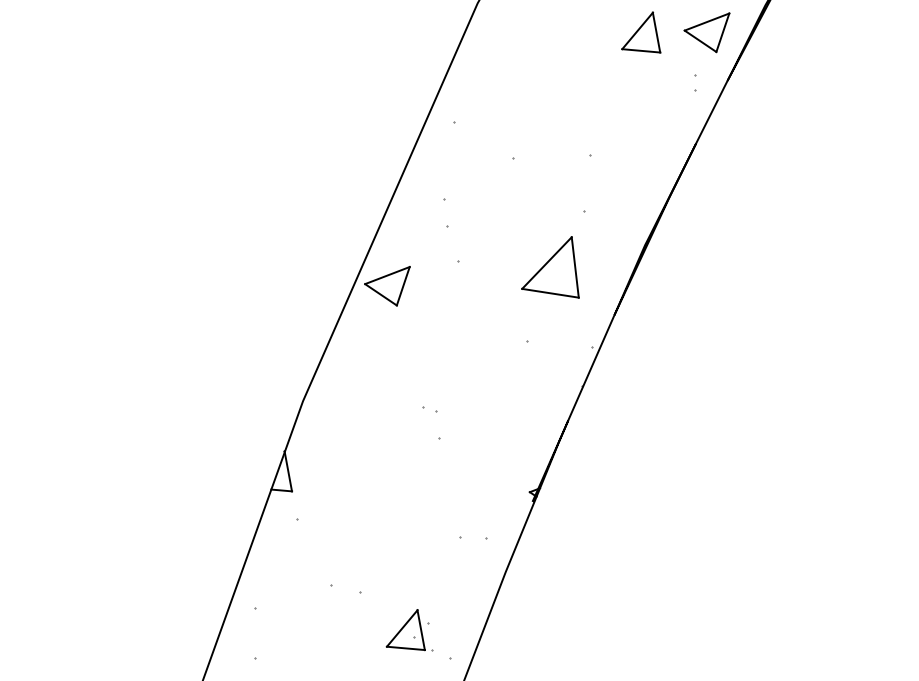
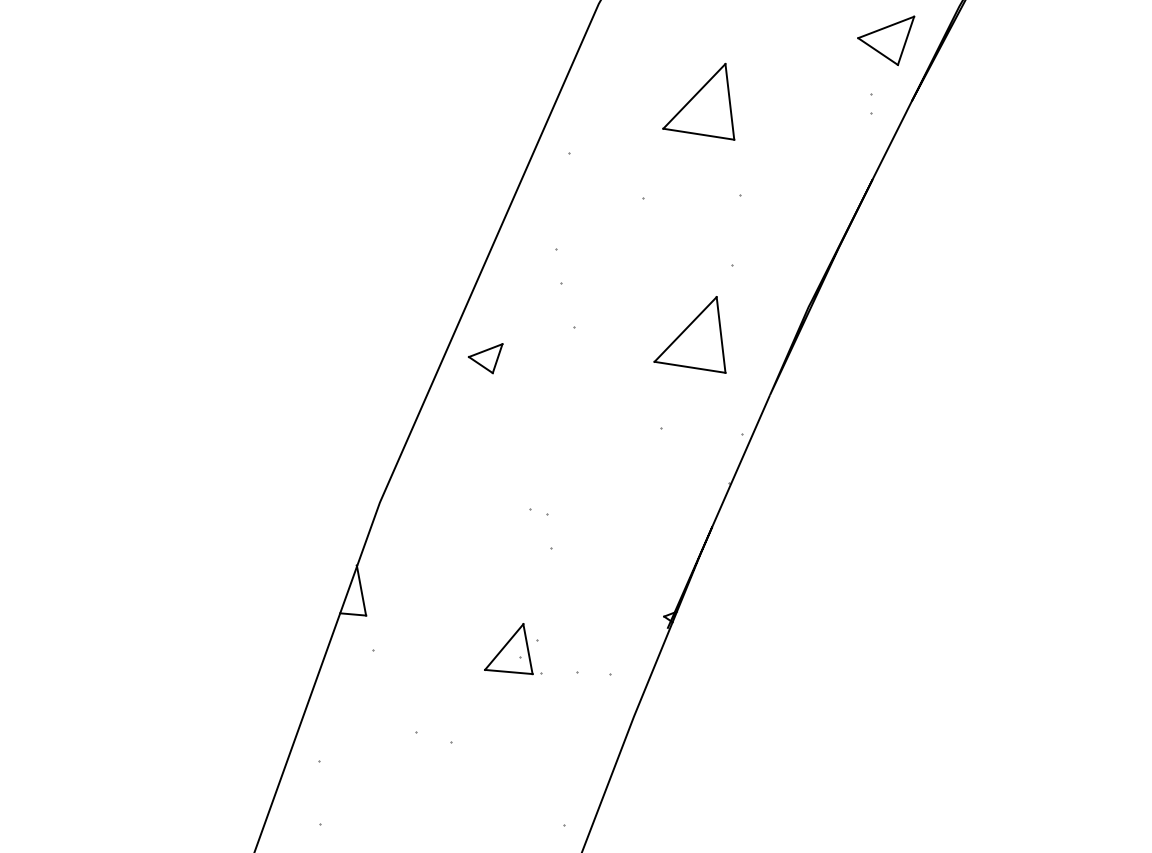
part: (641, 32) -> (804, 40), removed
part: (557, 81) -> (698, 101), added
part: (387, 286) -> (485, 358), size x0.6
part: (409, 630) -> (513, 649), moved

